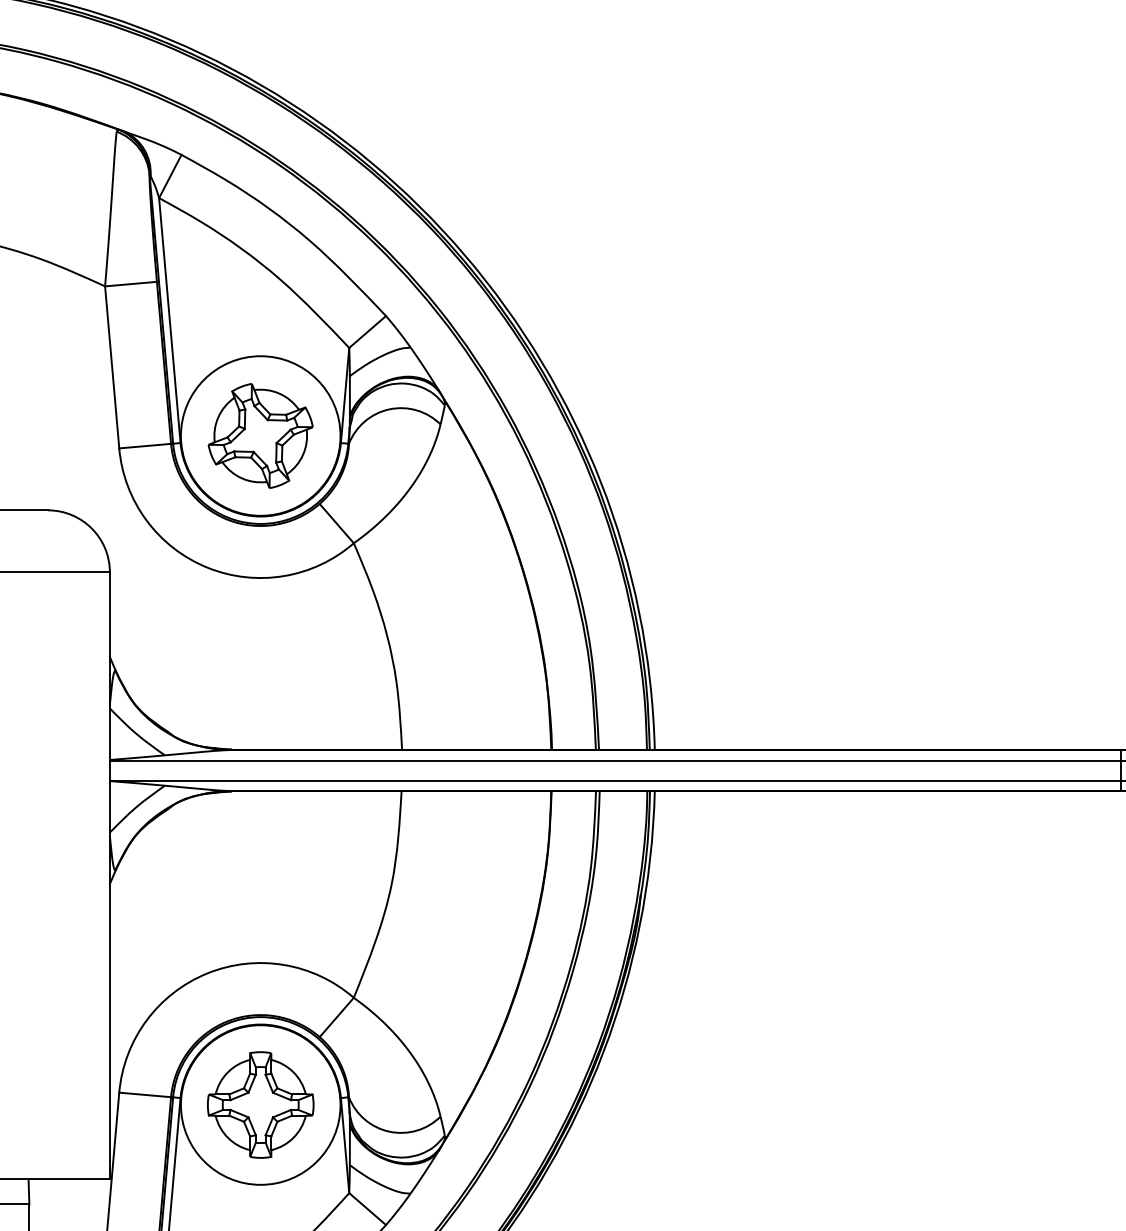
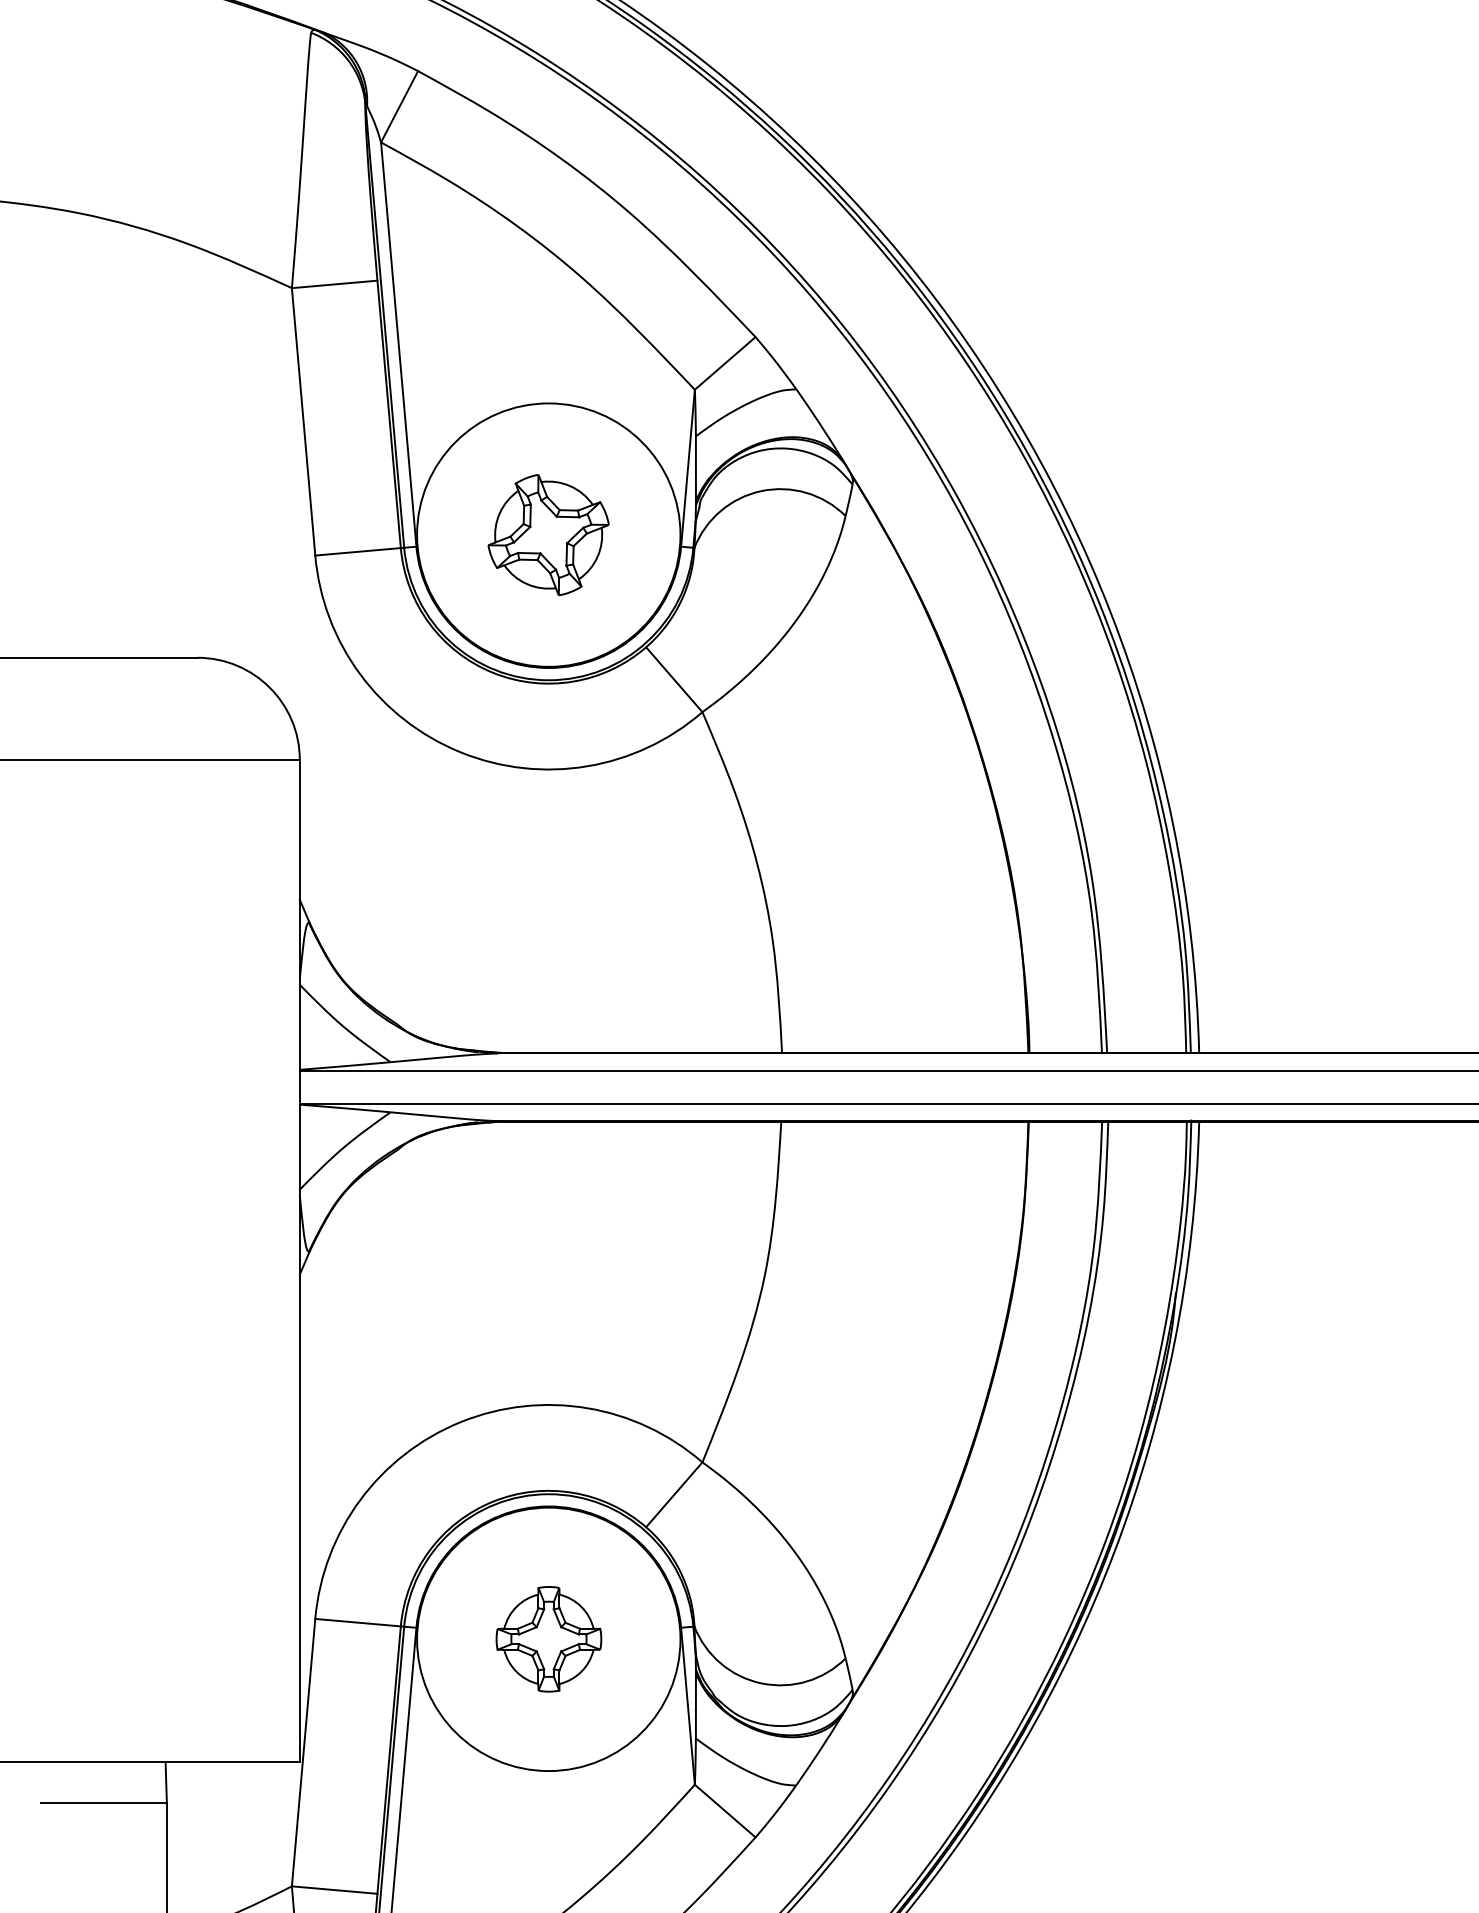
part: (260, 435) -> (548, 534), size x0.7
part: (260, 1104) -> (548, 1638), size x0.6

